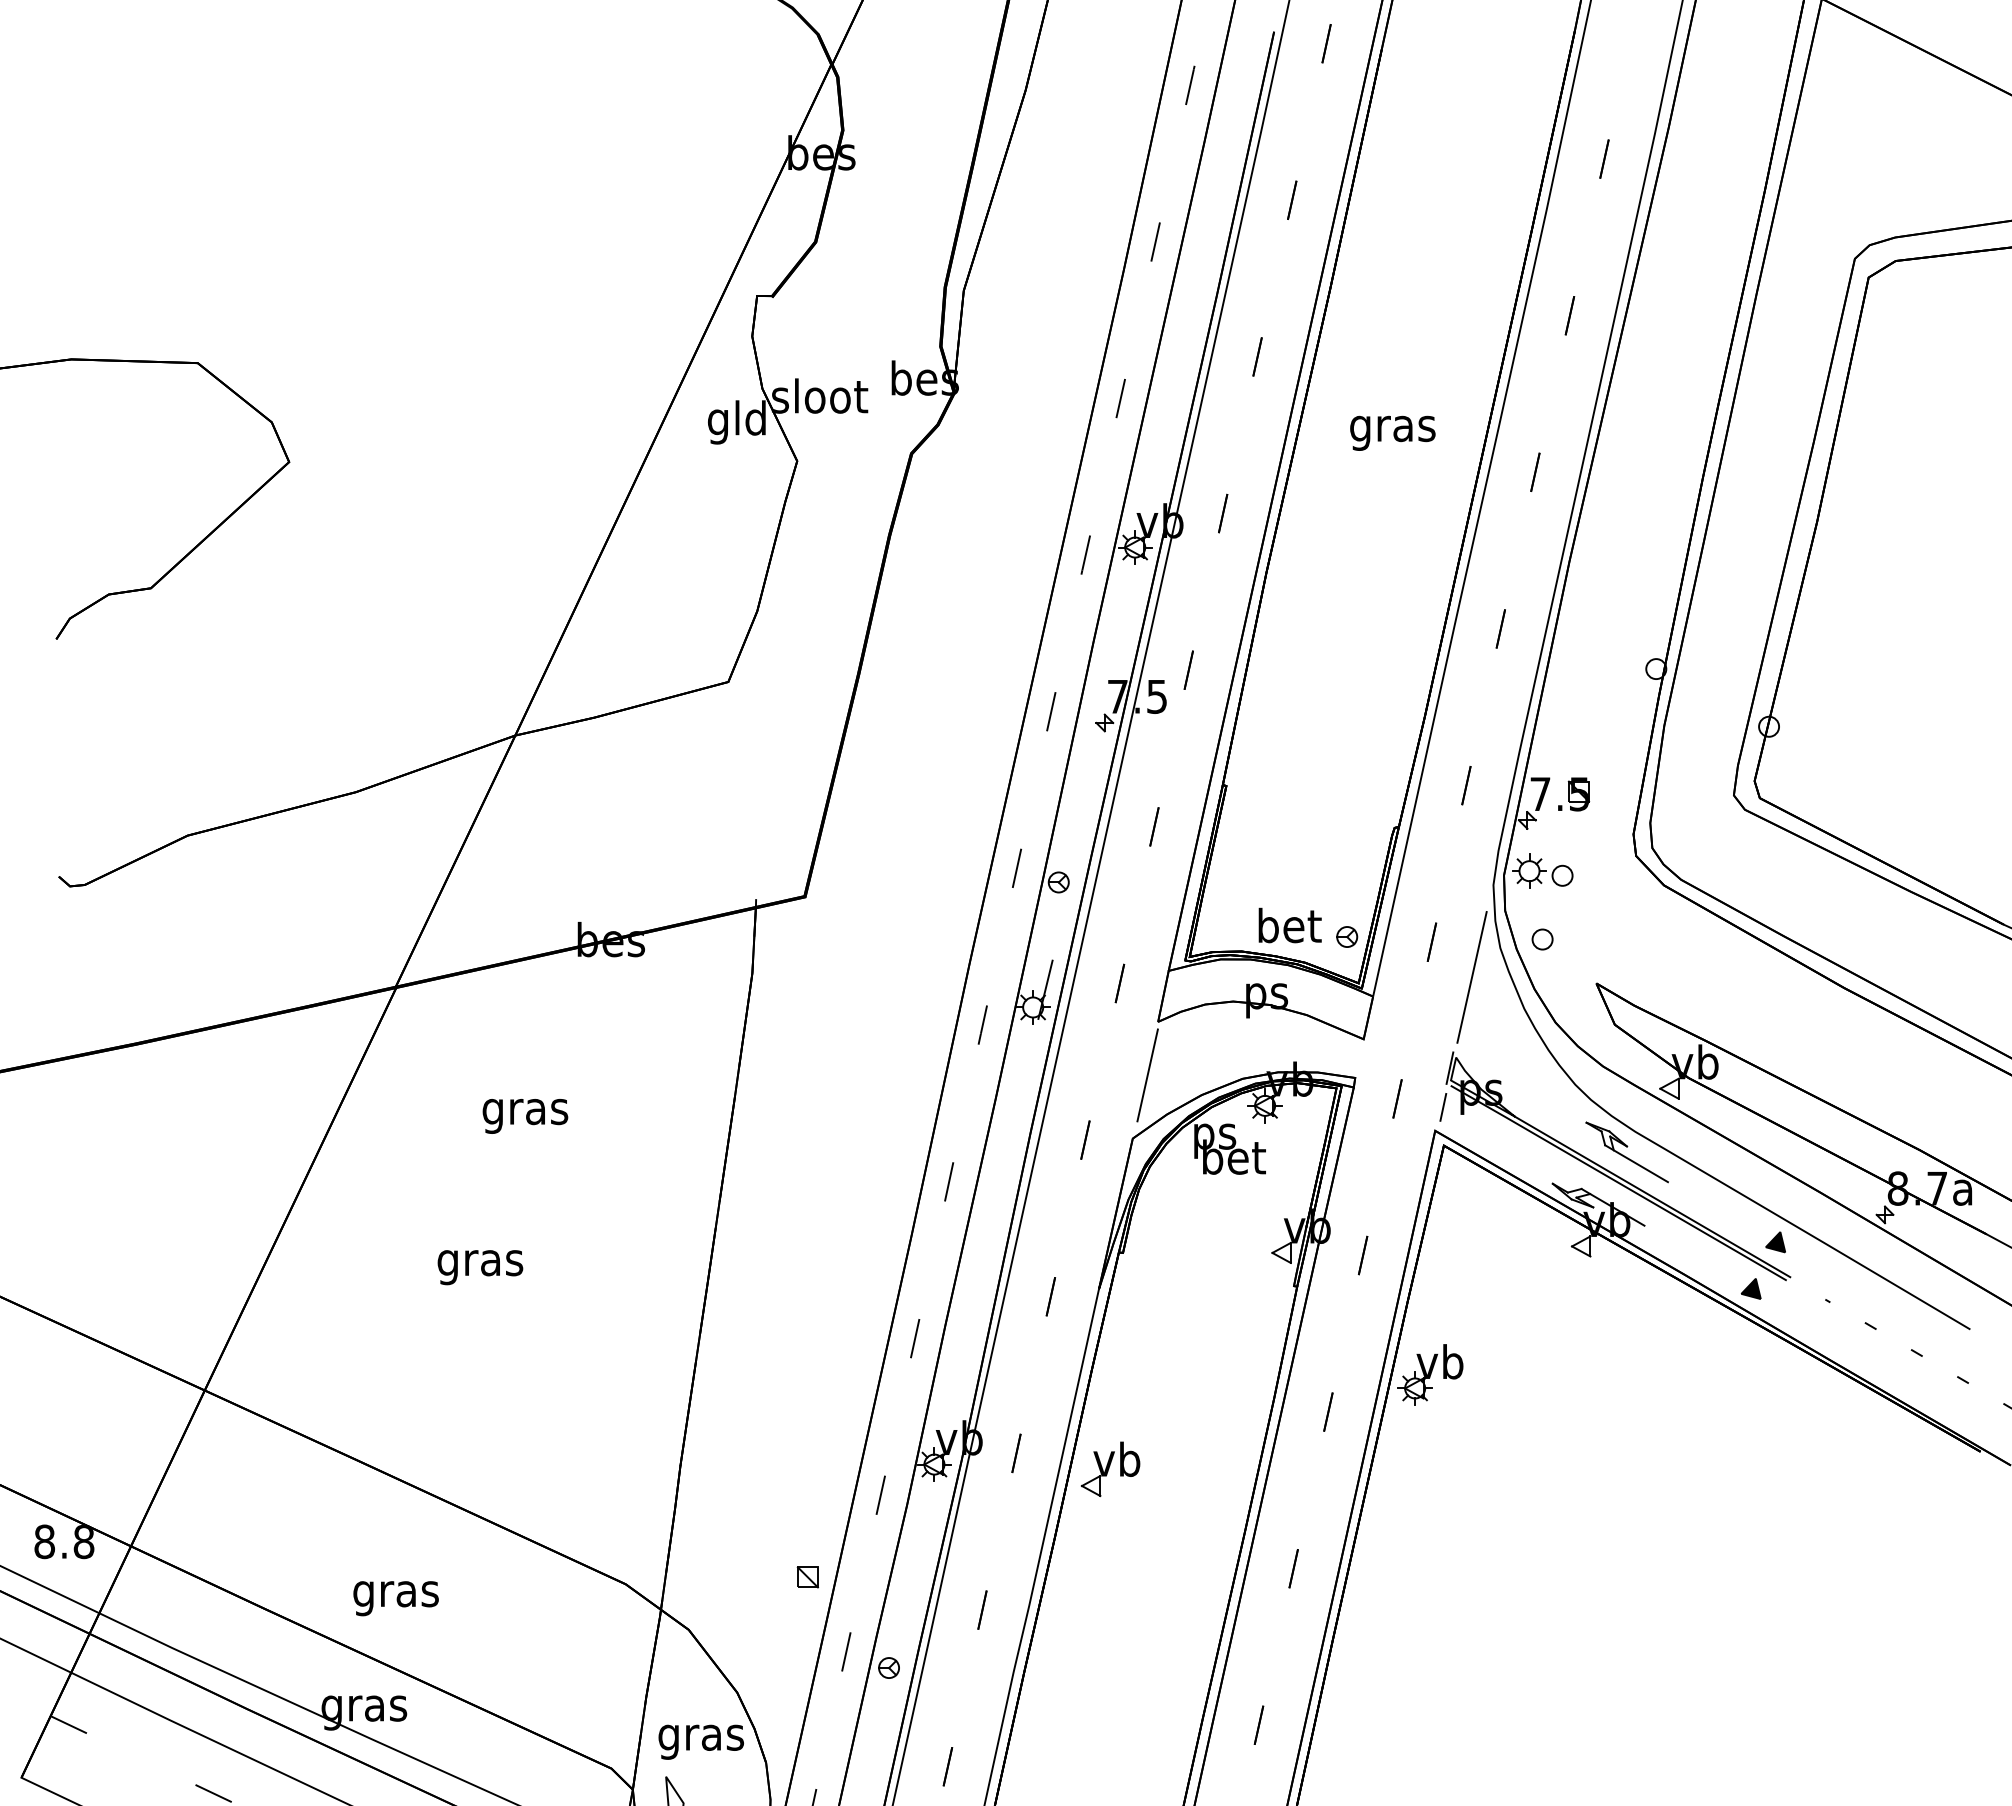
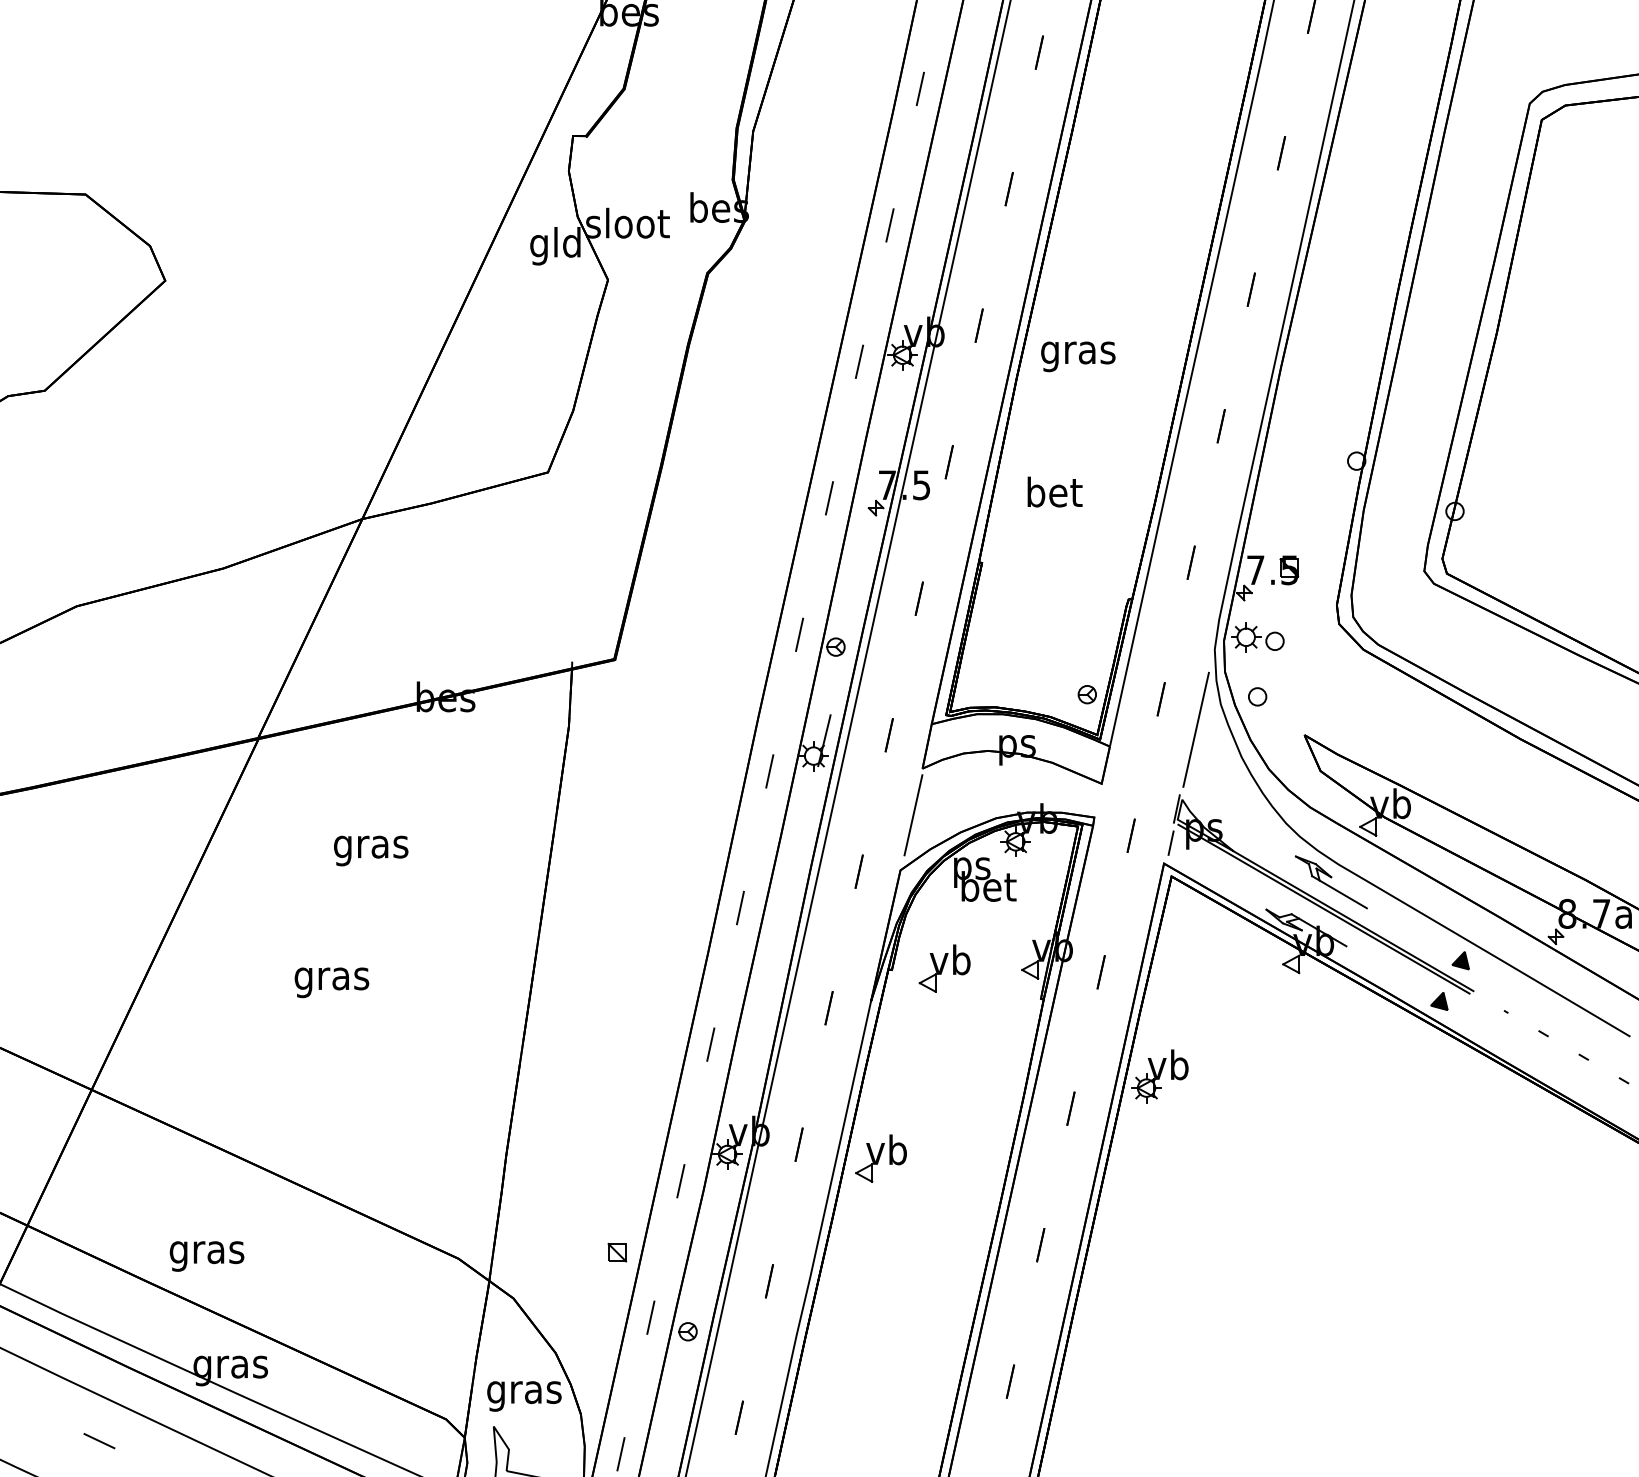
text: (1392, 432) -> (1078, 356), moved
text: (1289, 925) -> (1054, 492), moved
part: (1183, 1251) -> (944, 968), added
text: (395, 1598) -> (206, 1256), moved

